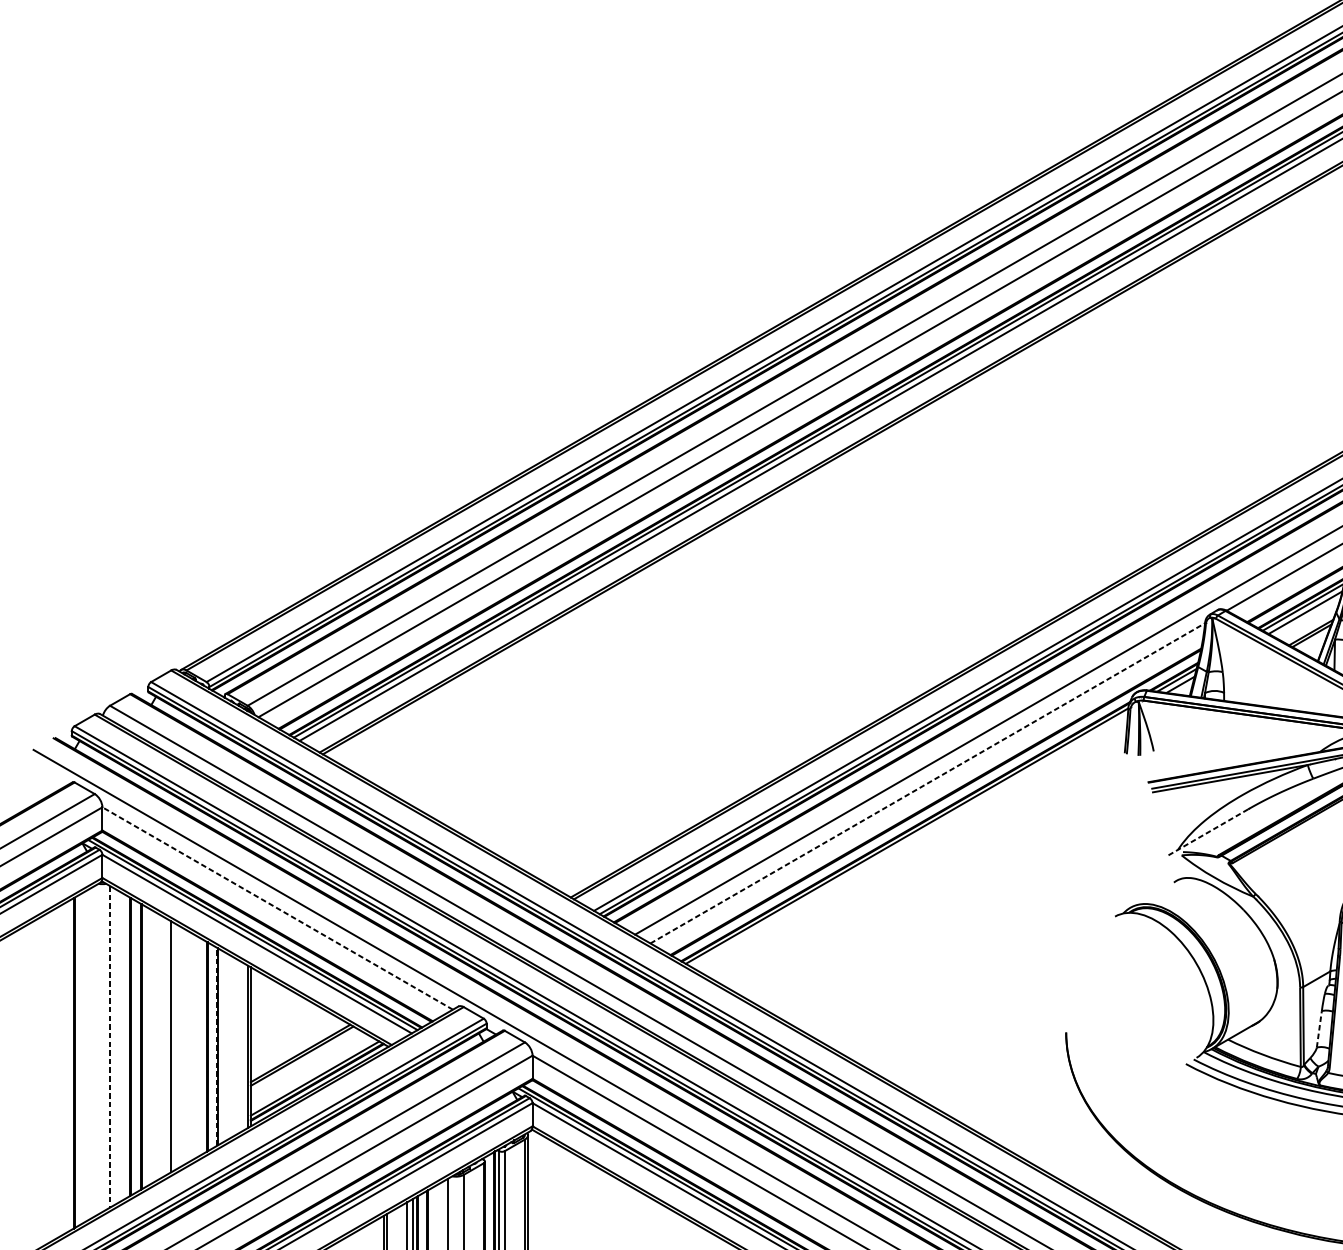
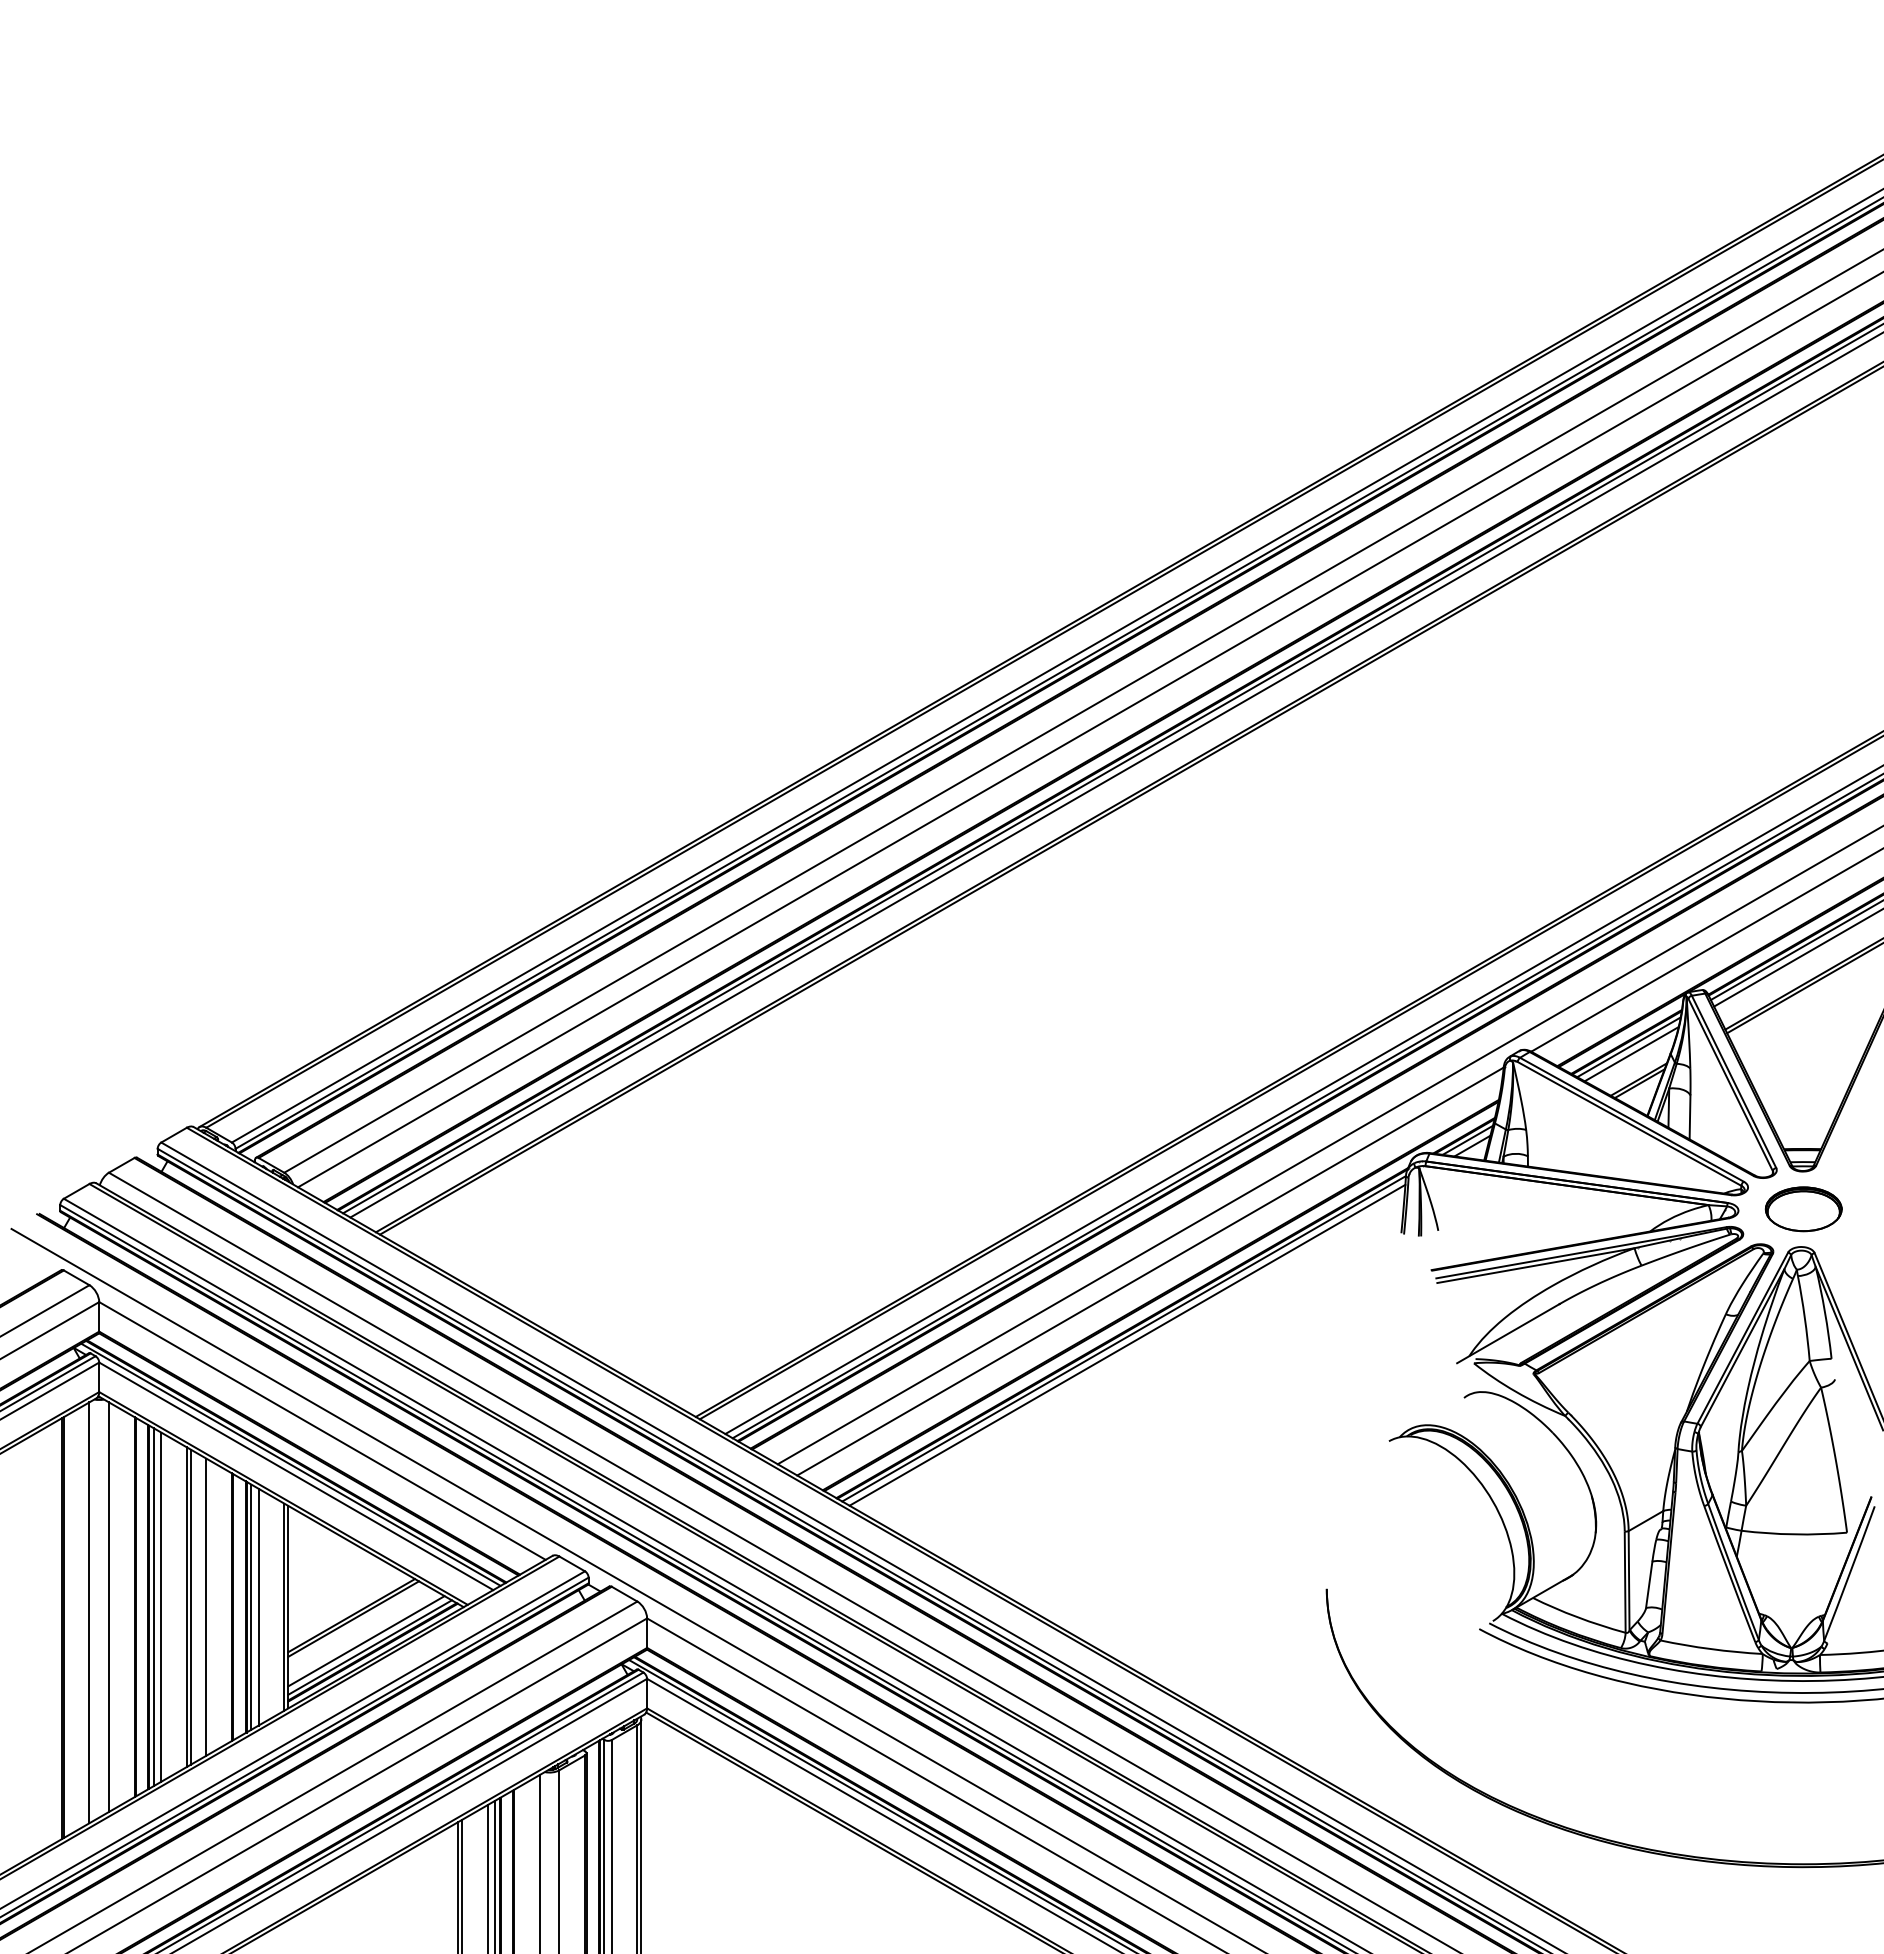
line: (927, 783) -> (1150, 1271), dashed -> solid
line: (1208, 831) -> (1508, 1333), dashed -> solid
line: (909, 840) -> (1127, 1344), added
line: (277, 908) -> (322, 1430), dashed -> solid
line: (1319, 1029) -> (1649, 1584), dashed -> solid
line: (145, 1046) -> (154, 1606), added
line: (151, 1046) -> (161, 1606), added
line: (174, 1046) -> (190, 1606), added
line: (186, 1046) -> (206, 1606), added
line: (221, 1046) -> (251, 1606), added
line: (227, 1046) -> (258, 1606), added
line: (109, 1047) -> (108, 1607), dashed -> solid
line: (217, 1047) -> (245, 1607), dashed -> solid
line: (94, 1051) -> (89, 1612), added
line: (312, 1073) -> (366, 1641), added

